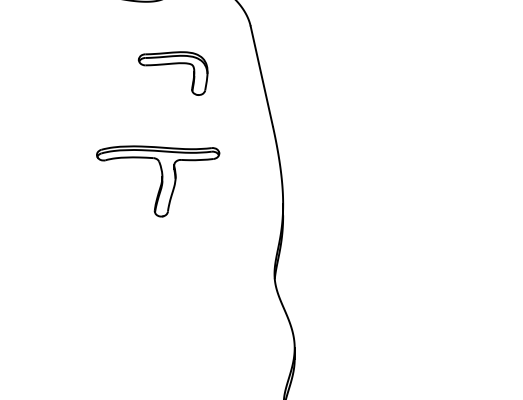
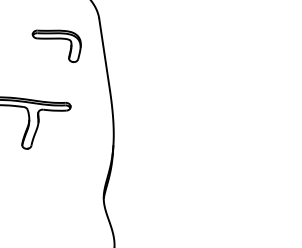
part: (173, 64) -> (57, 39), moved

